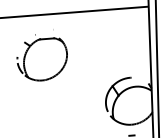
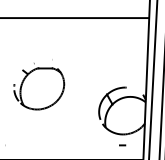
part: (42, 55) -> (39, 84), moved

